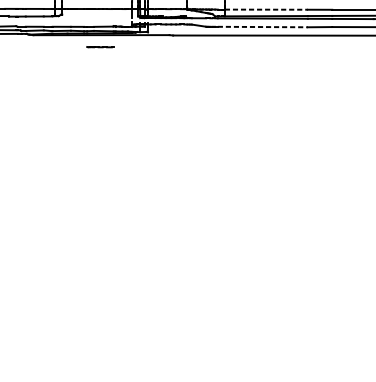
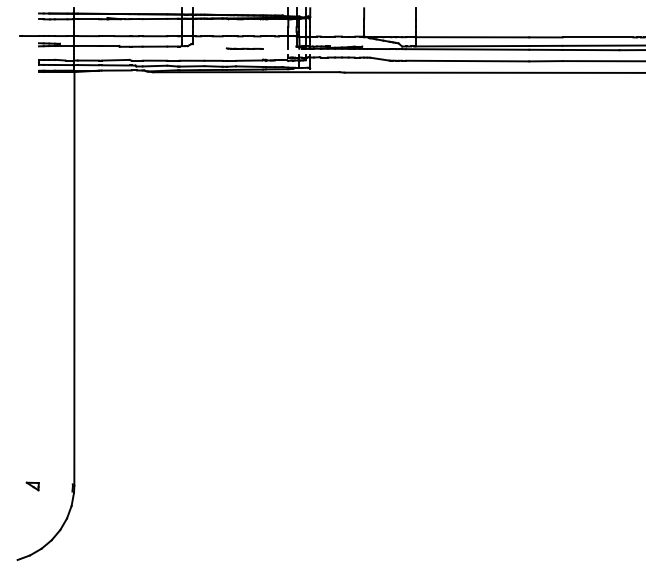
line: (266, 9) -> (472, 37), dashed -> solid
line: (262, 27) -> (467, 61), dashed -> solid
line: (100, 47) -> (244, 48), moved

